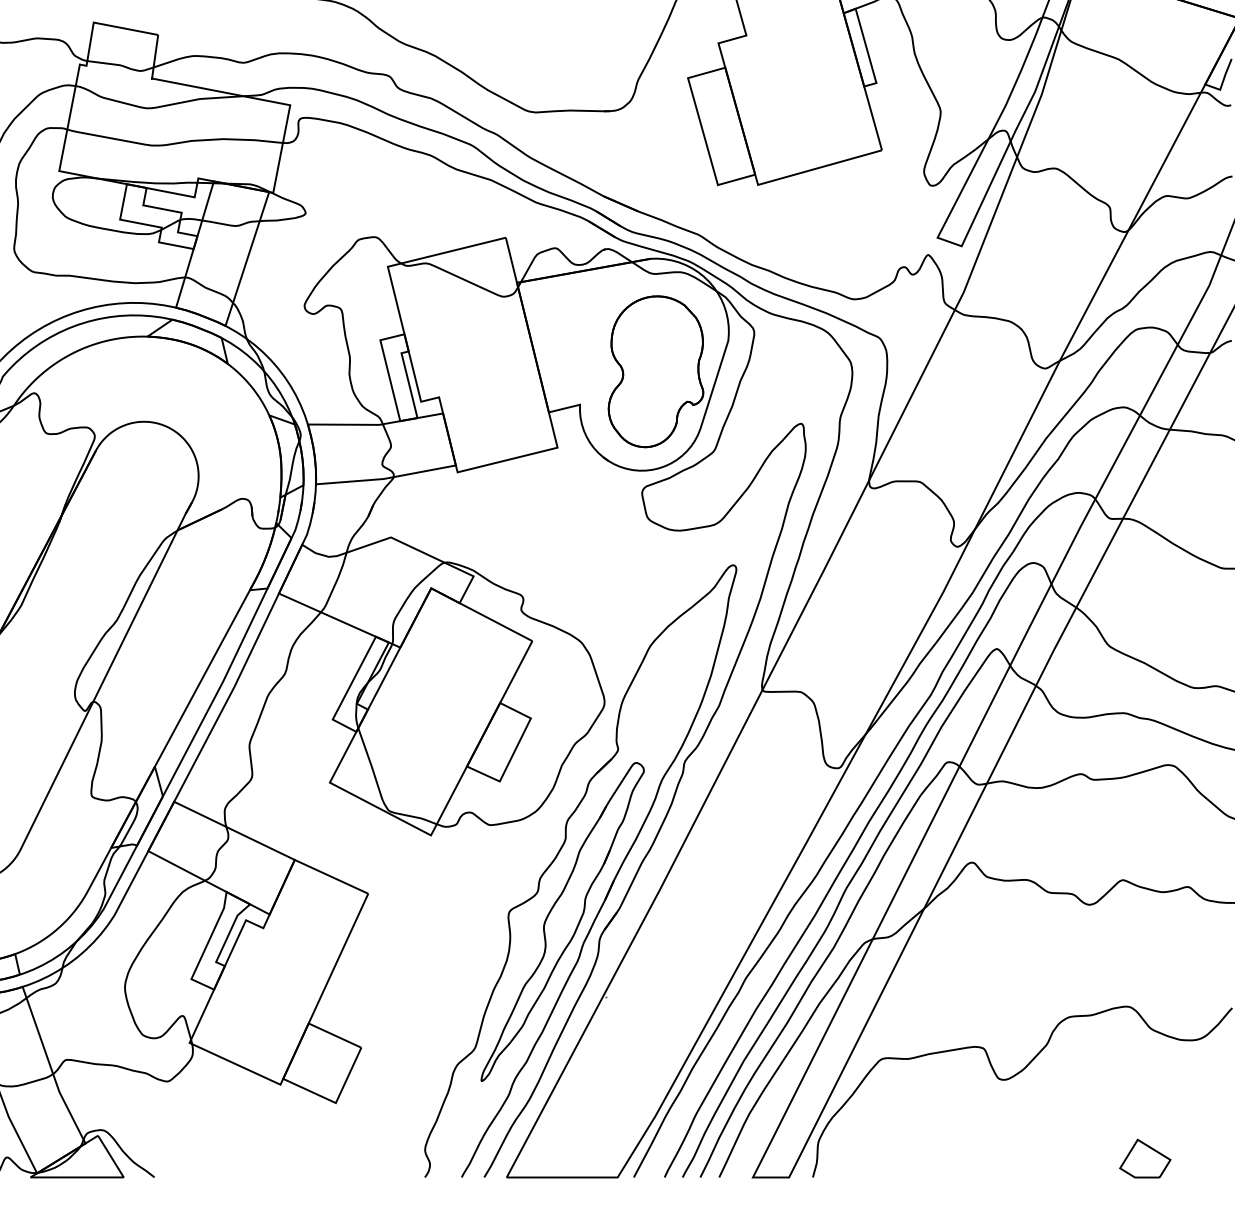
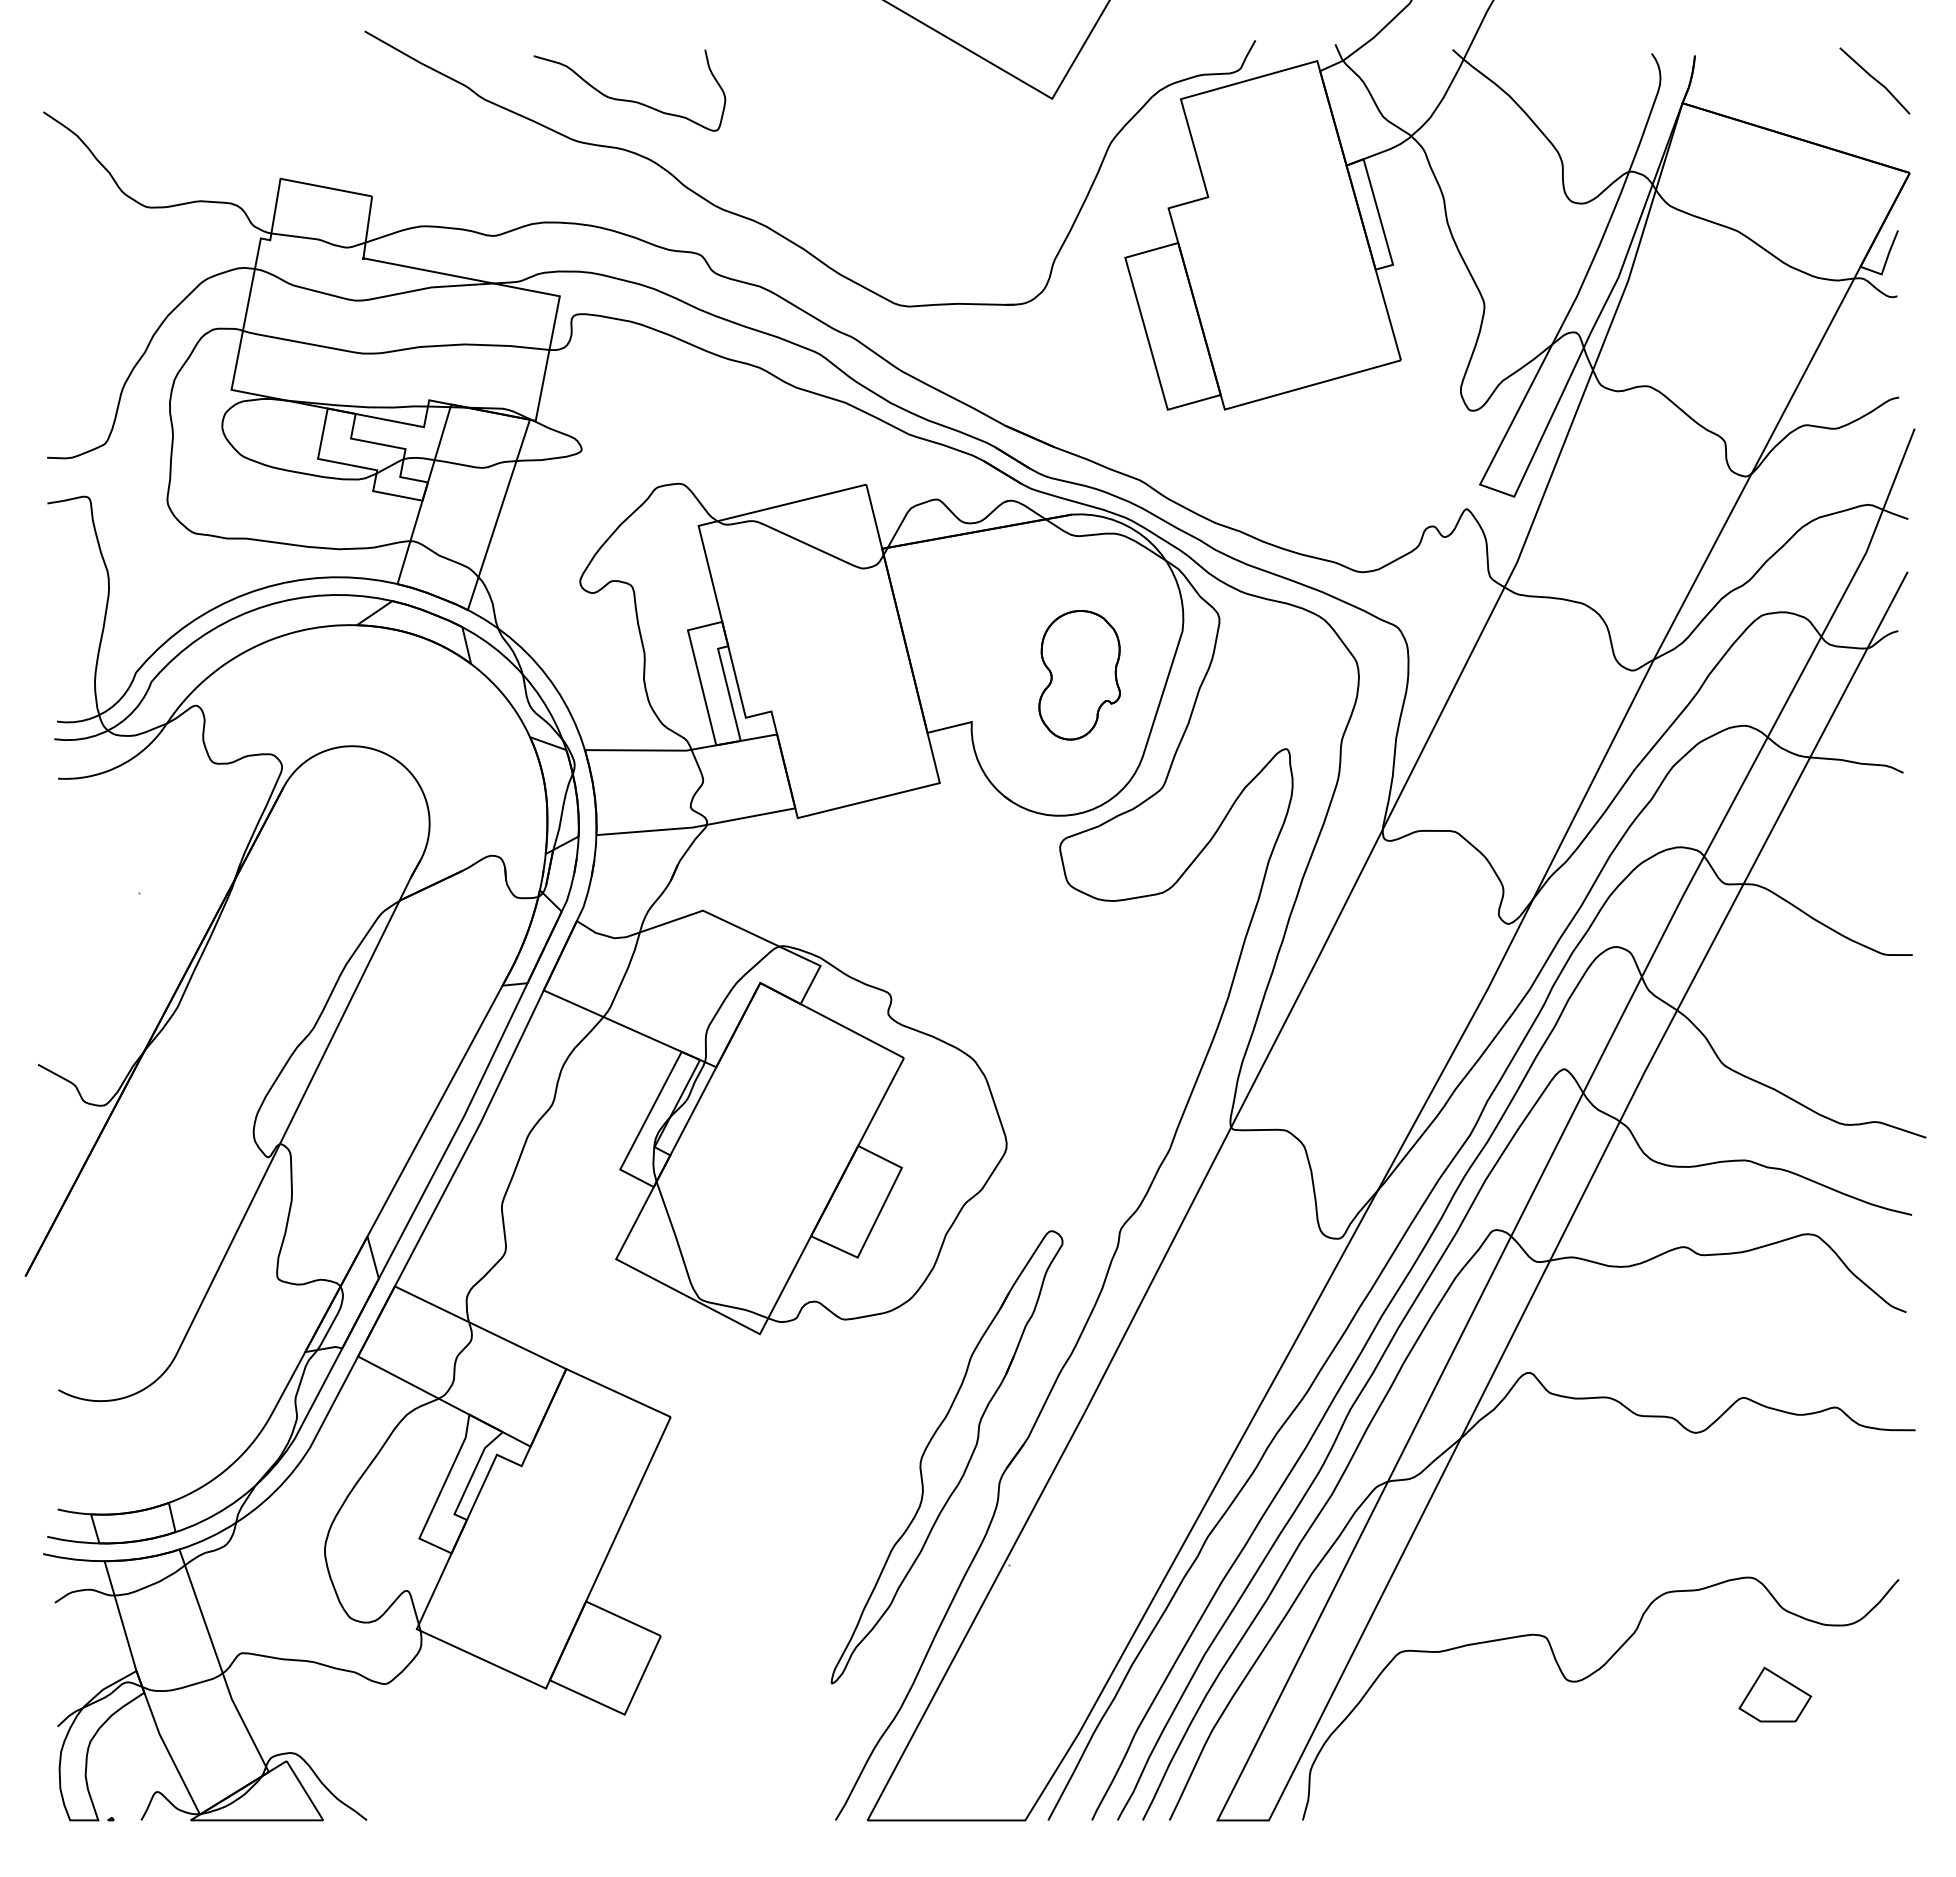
part: (655, 372) -> (1079, 675), size x0.6
part: (557, 856) -> (939, 1364), removed
part: (1145, 1158) -> (1775, 1694), moved

